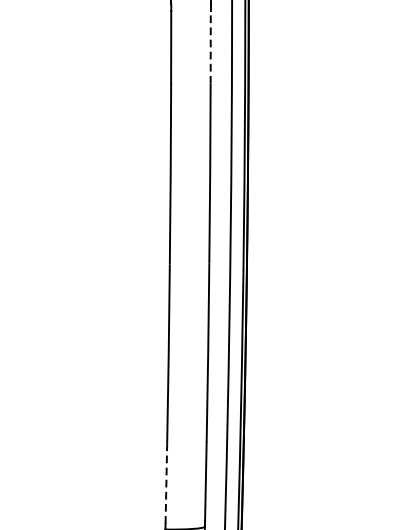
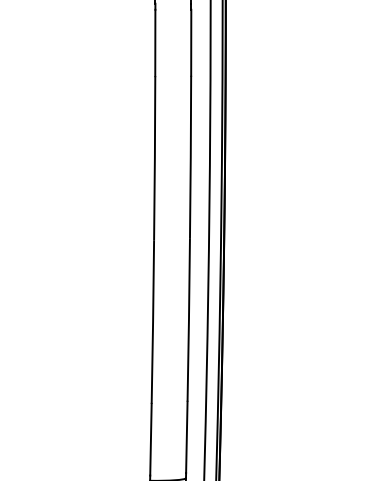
line: (211, 47) -> (191, 42), dashed -> solid
line: (165, 484) -> (150, 439), dashed -> solid

